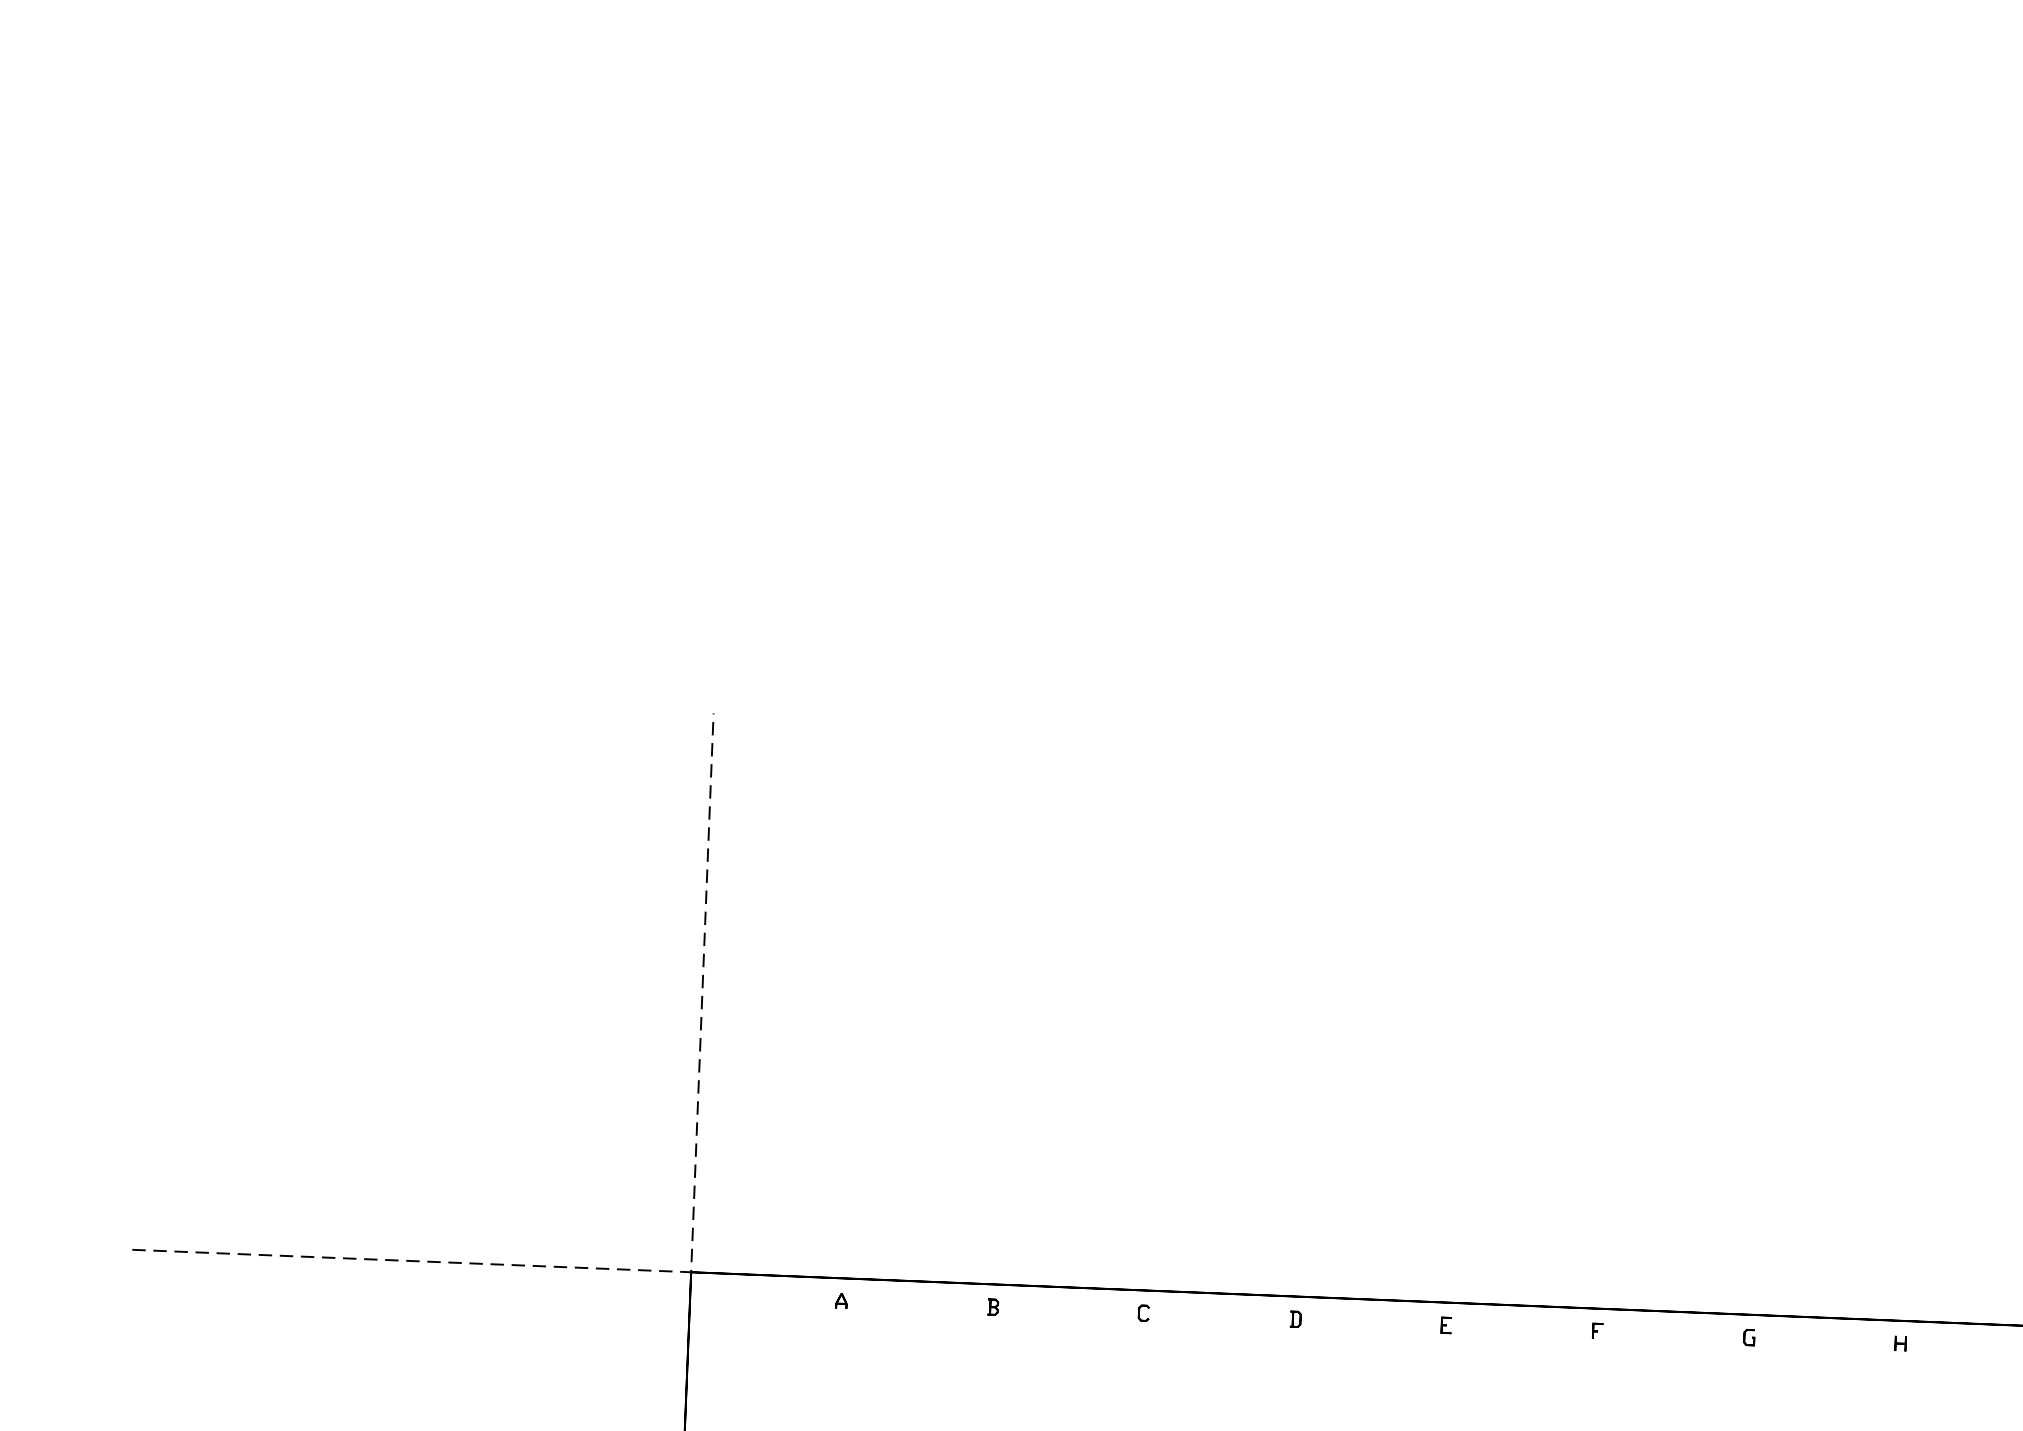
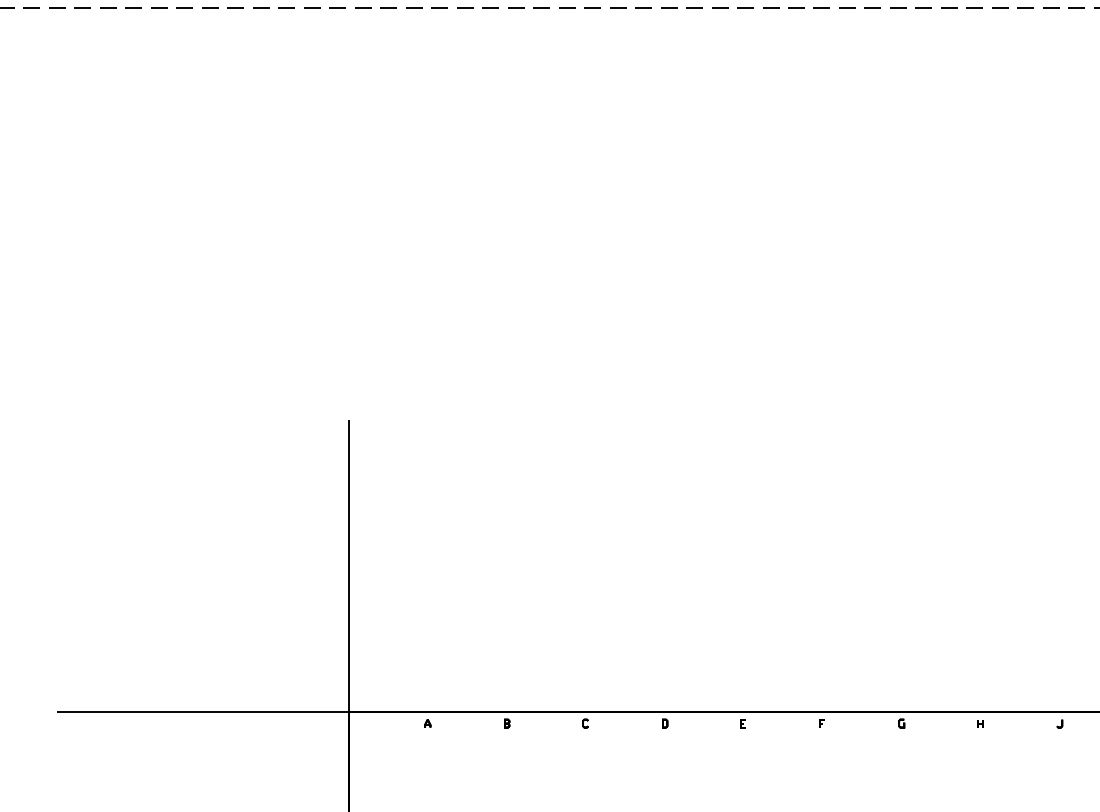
line: (690, 1271) -> (348, 711), dashed -> solid

